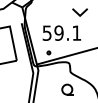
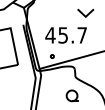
text: (61, 32) -> (65, 34), 59.1 -> 45.7

